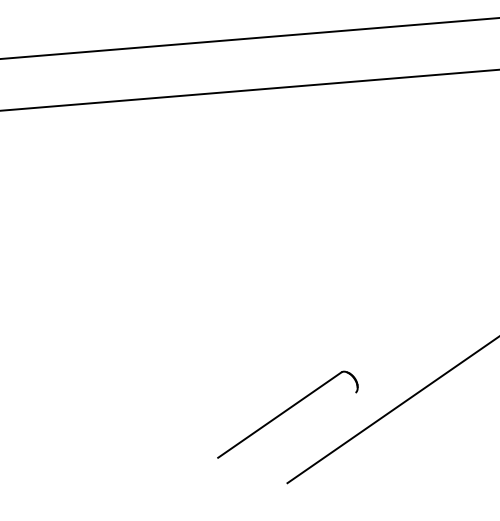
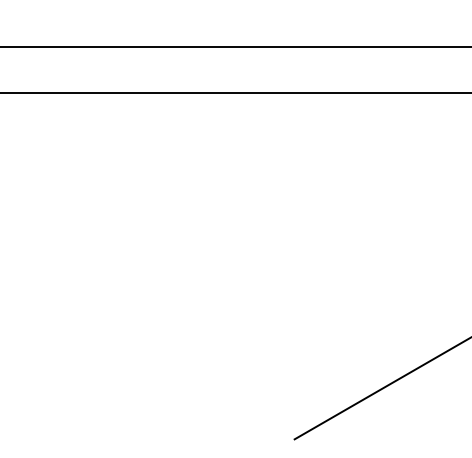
part: (286, 413) -> (298, 378), removed

